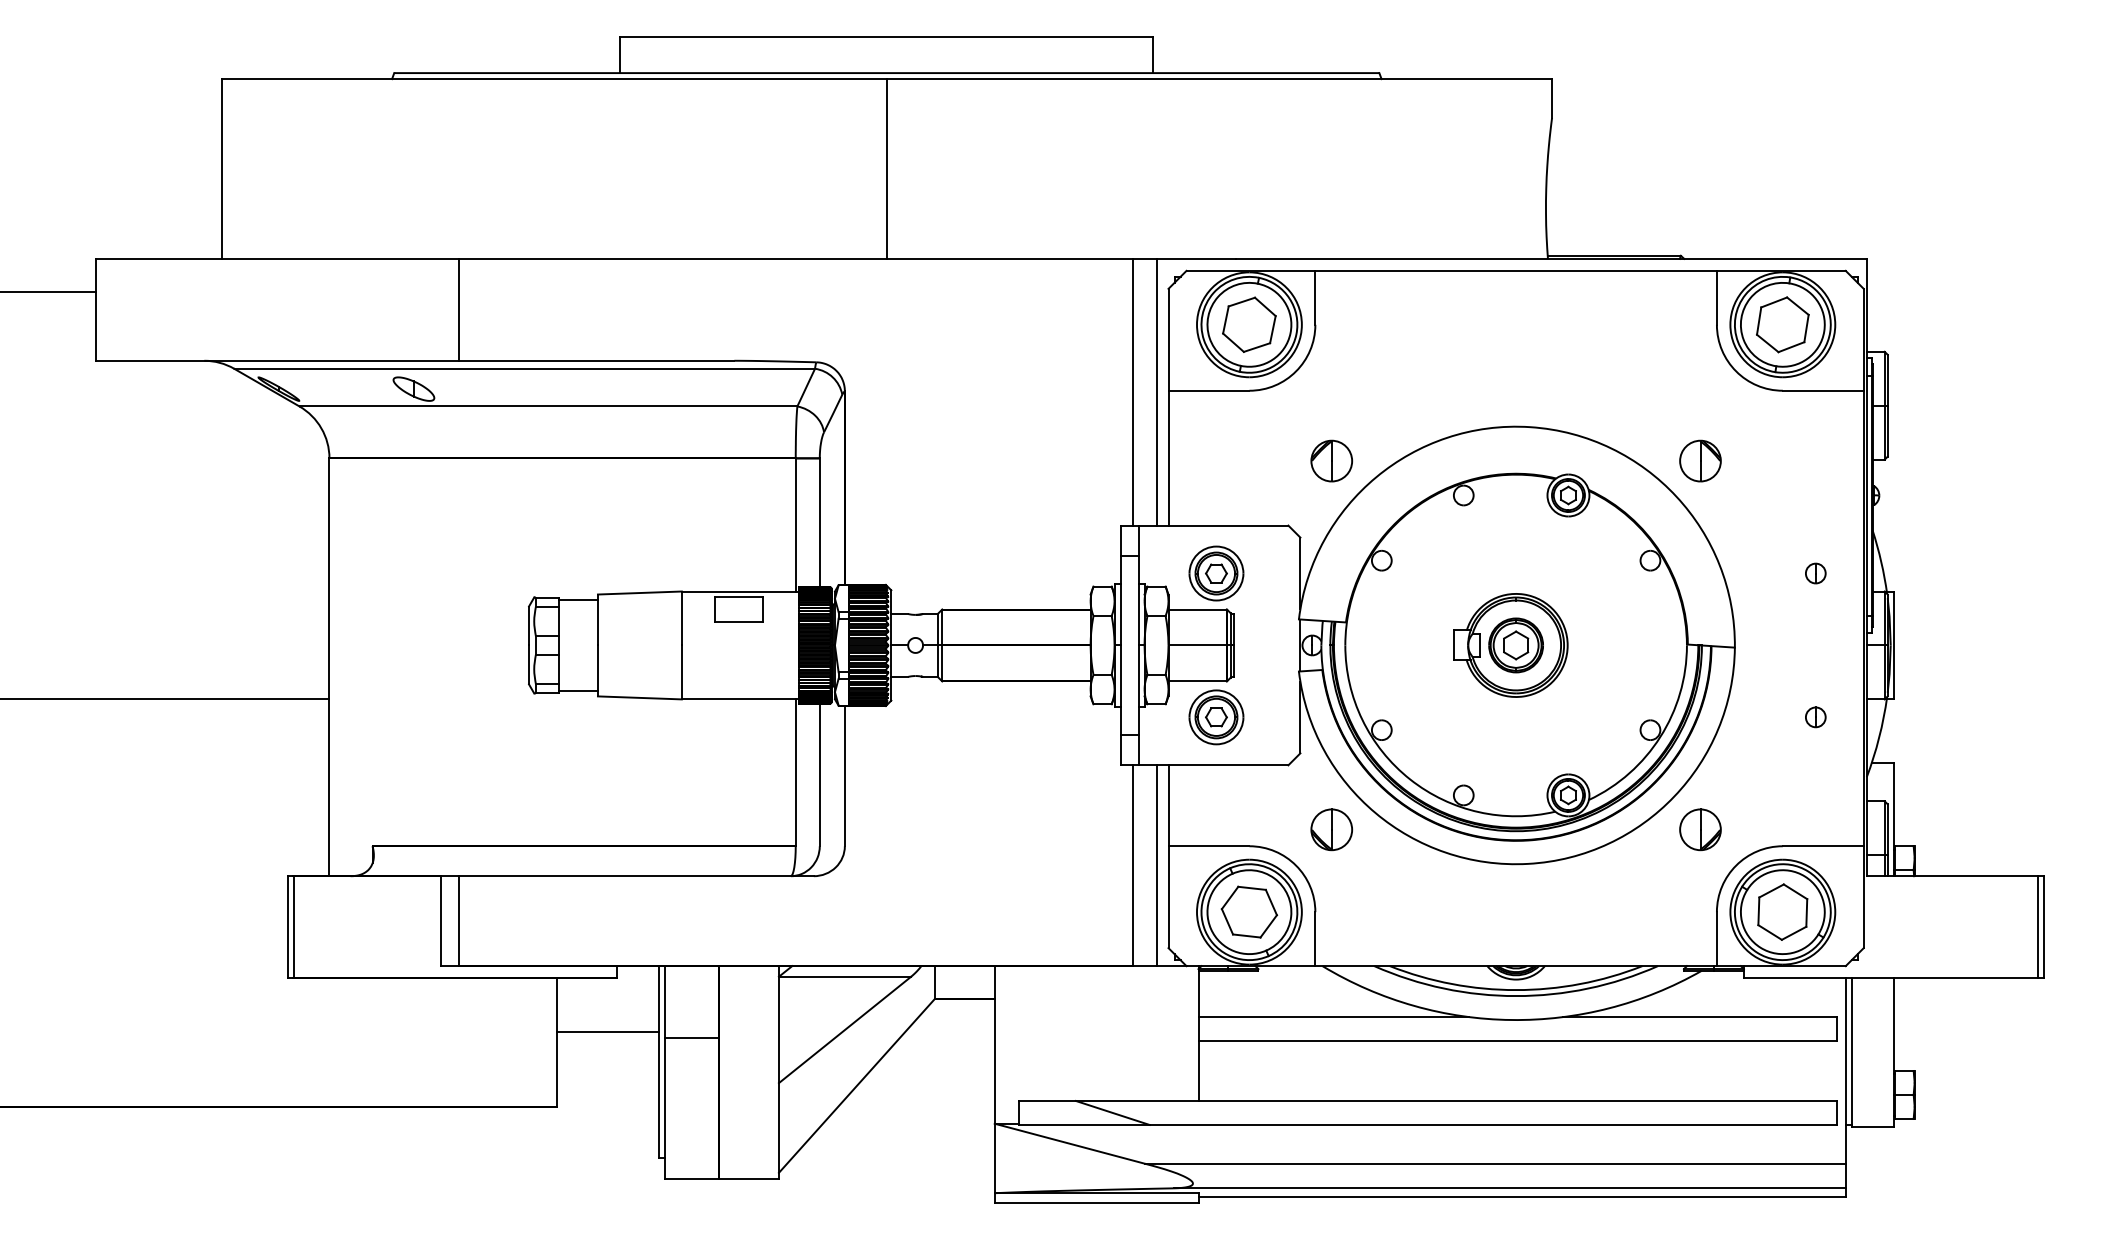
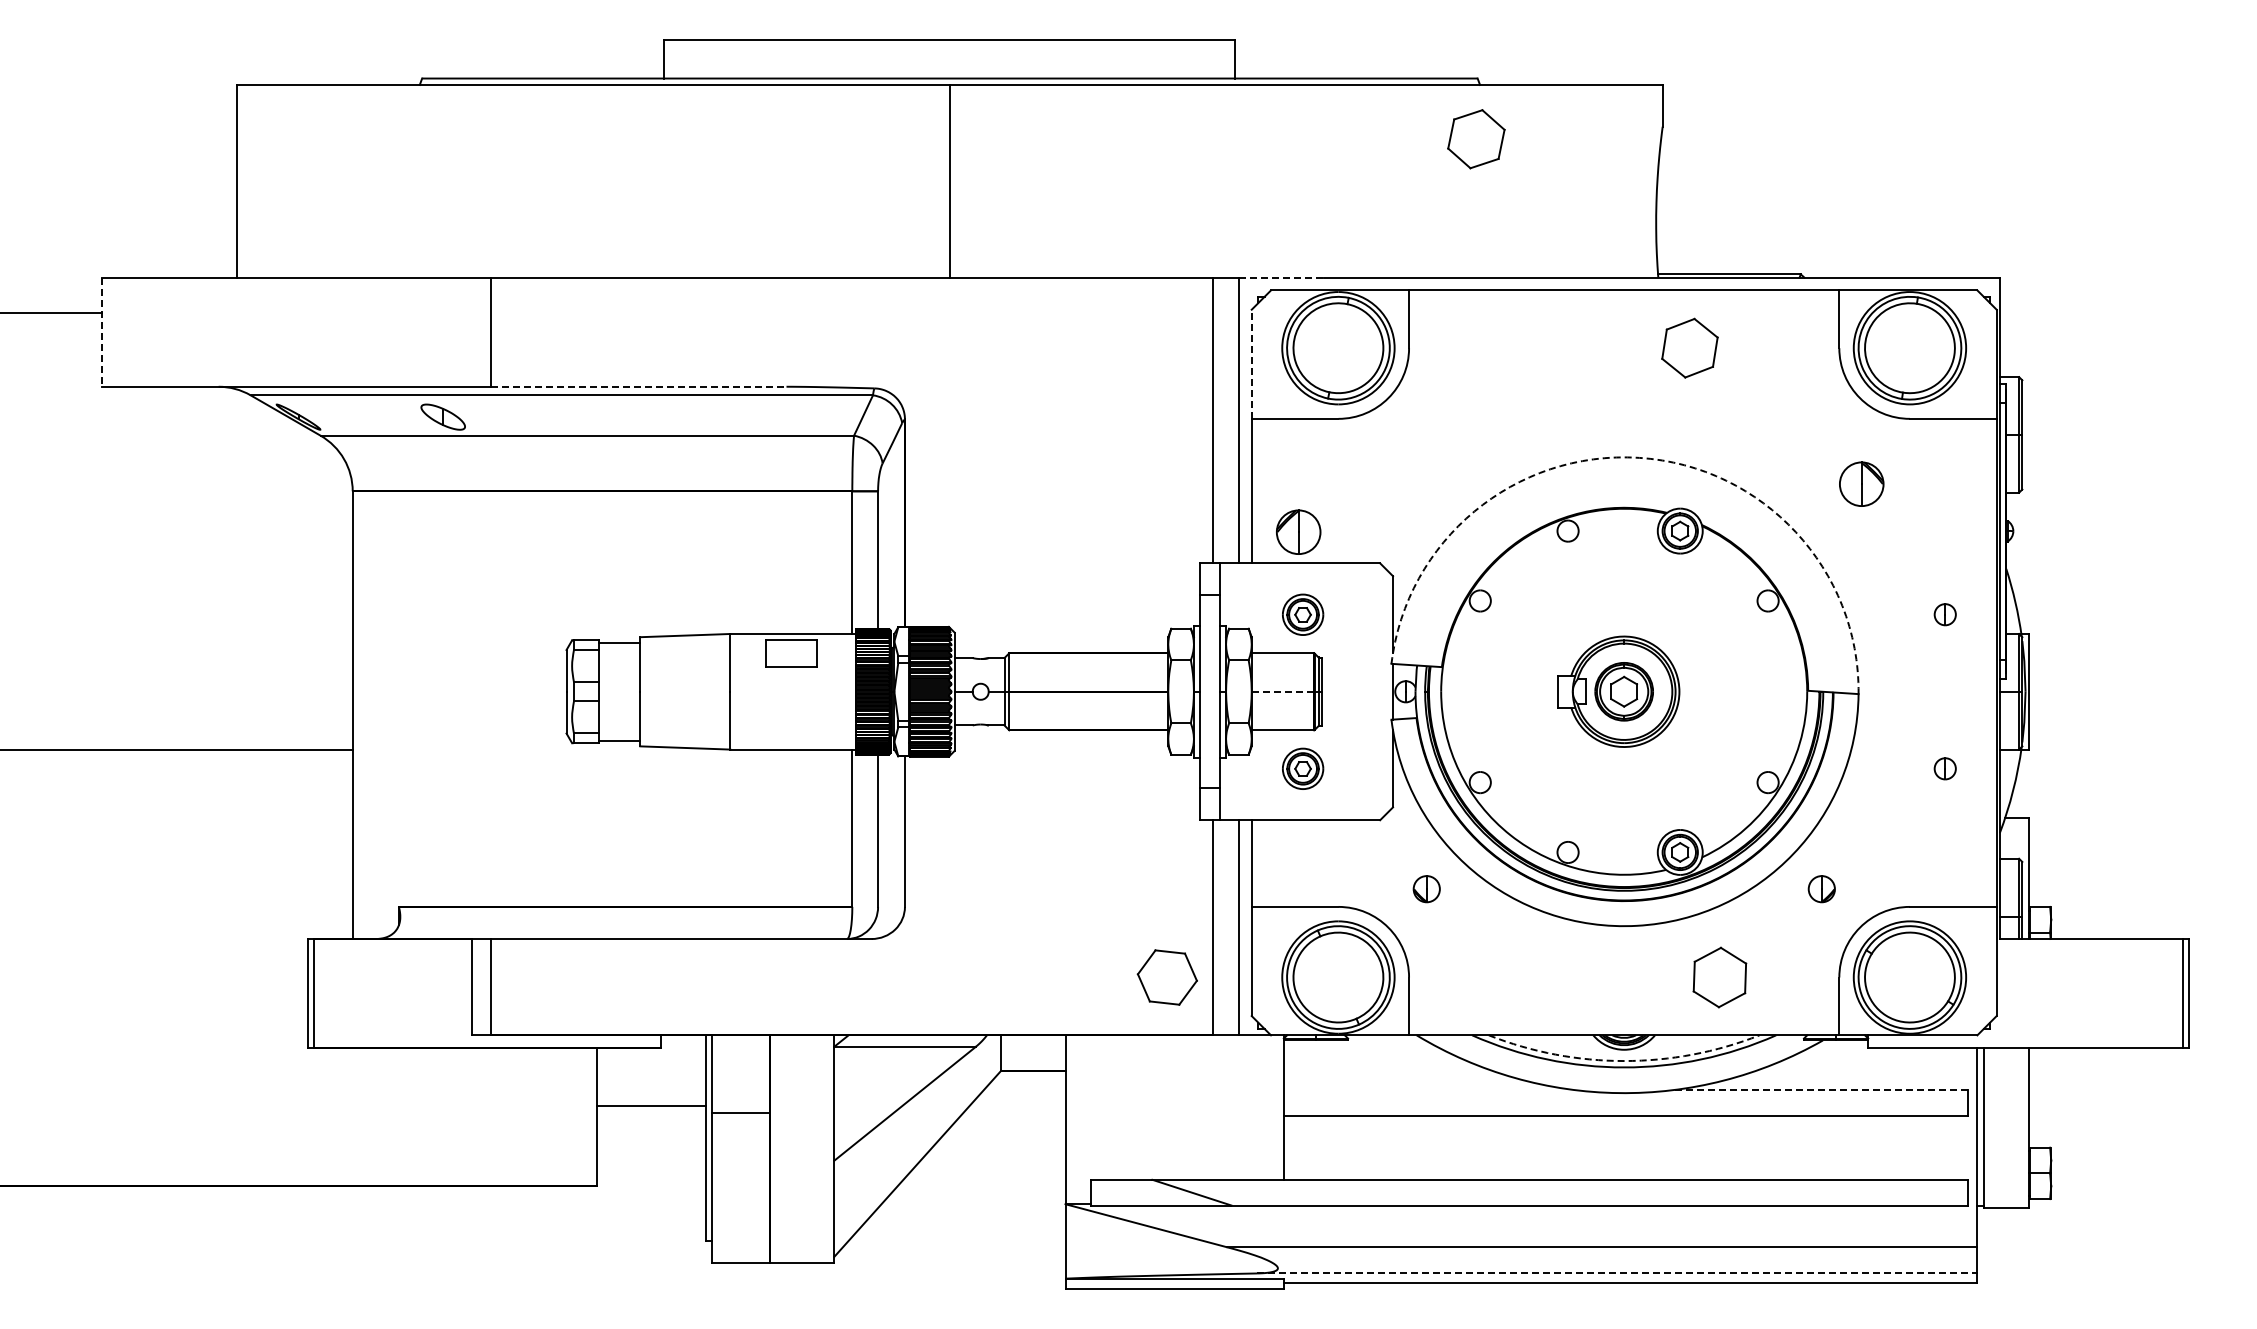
line: (1196, 258) -> (1281, 277), solid -> dashed
line: (95, 310) -> (102, 332), solid -> dashed
part: (1782, 324) -> (1689, 347), moved
part: (1249, 325) -> (1476, 139), moved
line: (1168, 340) -> (1251, 364), solid -> dashed
line: (596, 360) -> (638, 386), solid -> dashed
arc: (1530, 426) -> (1639, 457), solid -> dashed
part: (1331, 460) -> (1298, 531), moved
part: (1700, 460) -> (1861, 483), moved
part: (1215, 573) -> (1302, 614), size x0.7
line: (1197, 645) -> (1282, 691), solid -> dashed
part: (1215, 717) -> (1302, 768), size x0.7
part: (1331, 829) -> (1426, 888), size x0.6
part: (1700, 829) -> (1821, 888), size x0.6
part: (1248, 912) -> (1166, 977), moved
part: (1782, 912) -> (1719, 977), moved
arc: (1516, 990) -> (1624, 1061), solid -> dashed
line: (1333, 1016) -> (1428, 1089), removed
line: (1700, 1016) -> (1821, 1089), solid -> dashed
line: (1509, 1188) -> (1617, 1273), solid -> dashed

